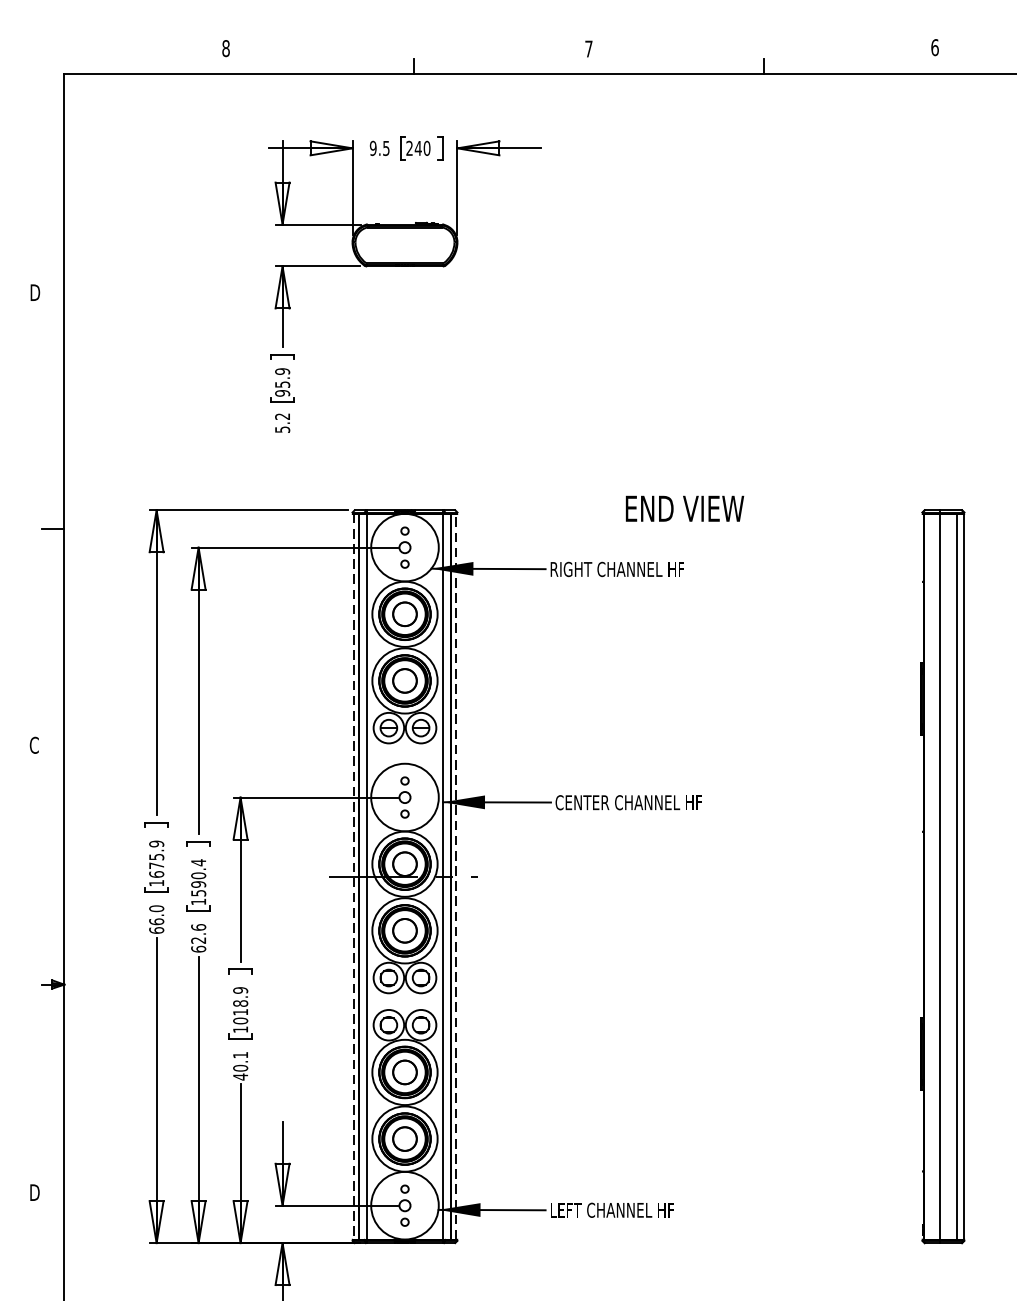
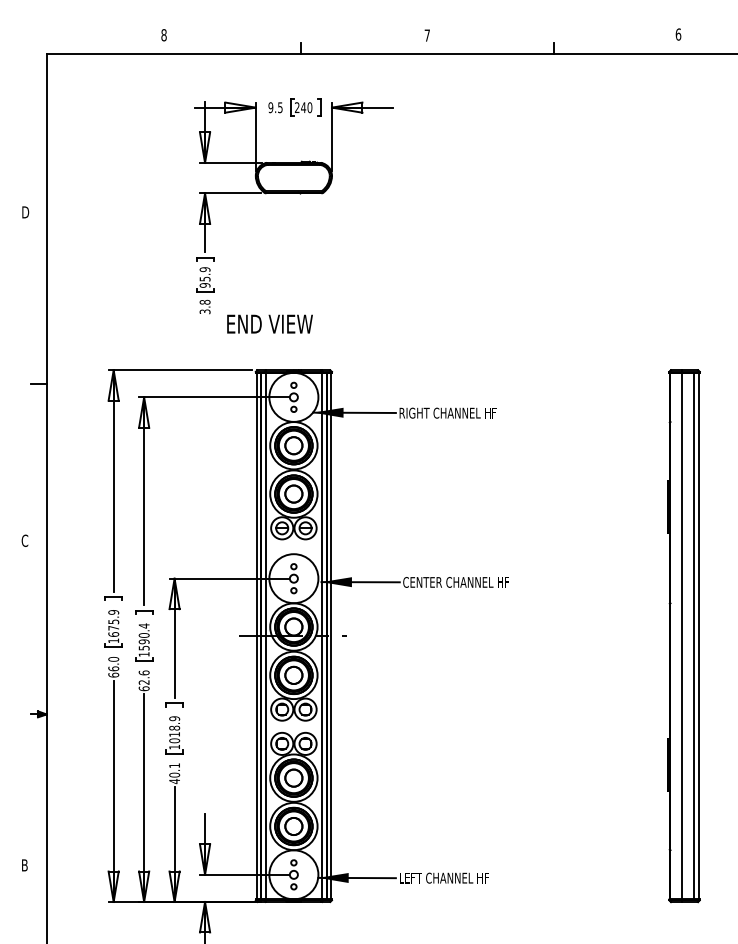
text: (281, 422) -> (204, 306), 5.2 -> 3.8
text: (684, 507) -> (269, 323), moved
line: (456, 875) -> (331, 635), dashed -> solid
line: (353, 877) -> (256, 636), dashed -> solid
text: (35, 1192) -> (25, 865), D -> B

